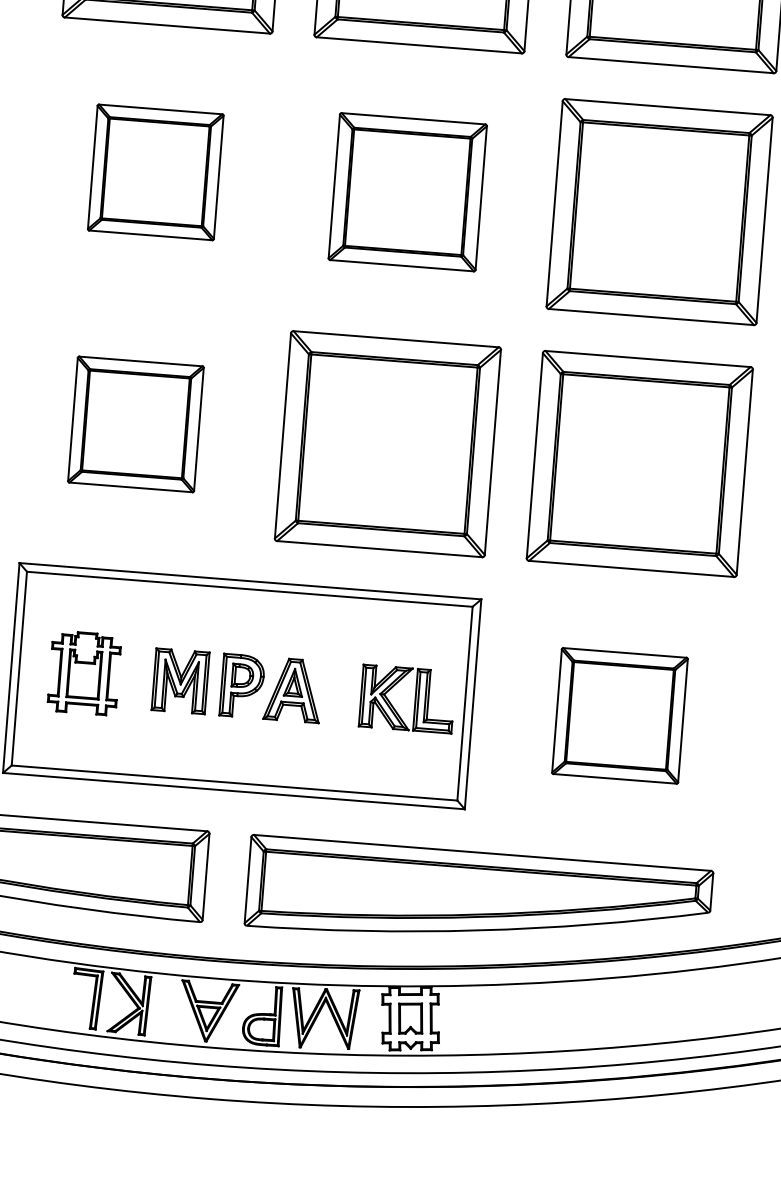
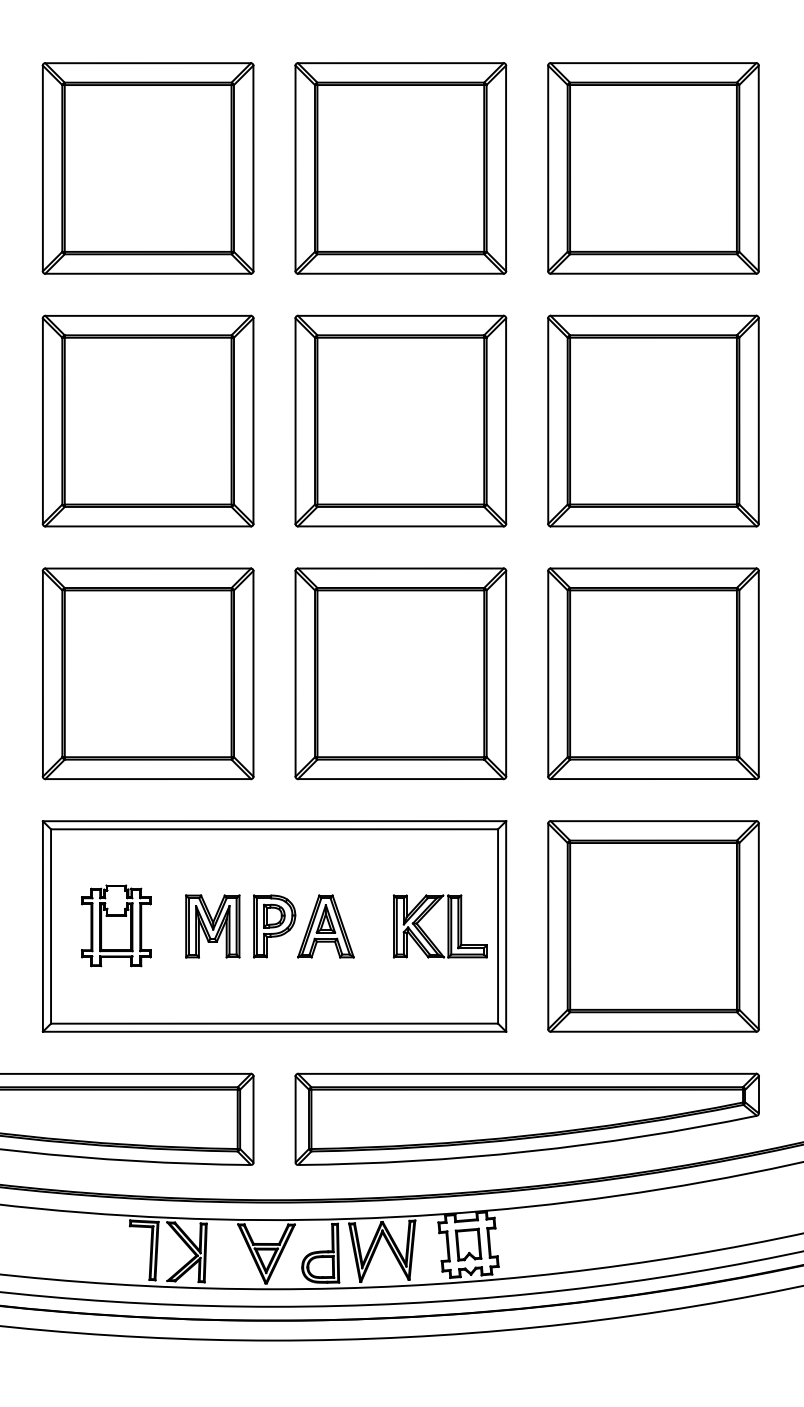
part: (155, 171) -> (147, 420), size x1.67
part: (407, 191) -> (400, 420), size x1.43
part: (135, 424) -> (147, 673), size x1.67
part: (619, 715) -> (653, 926), size x1.67

